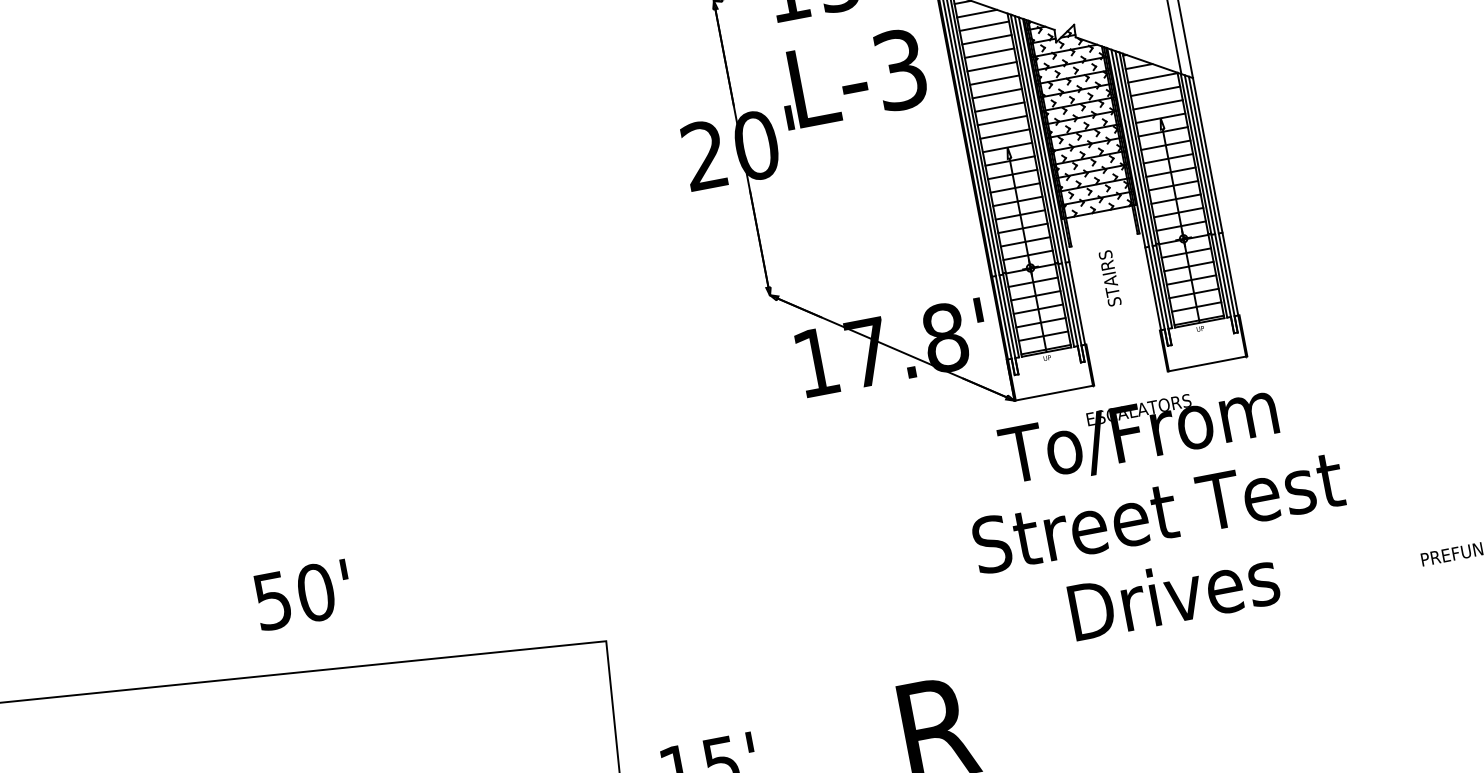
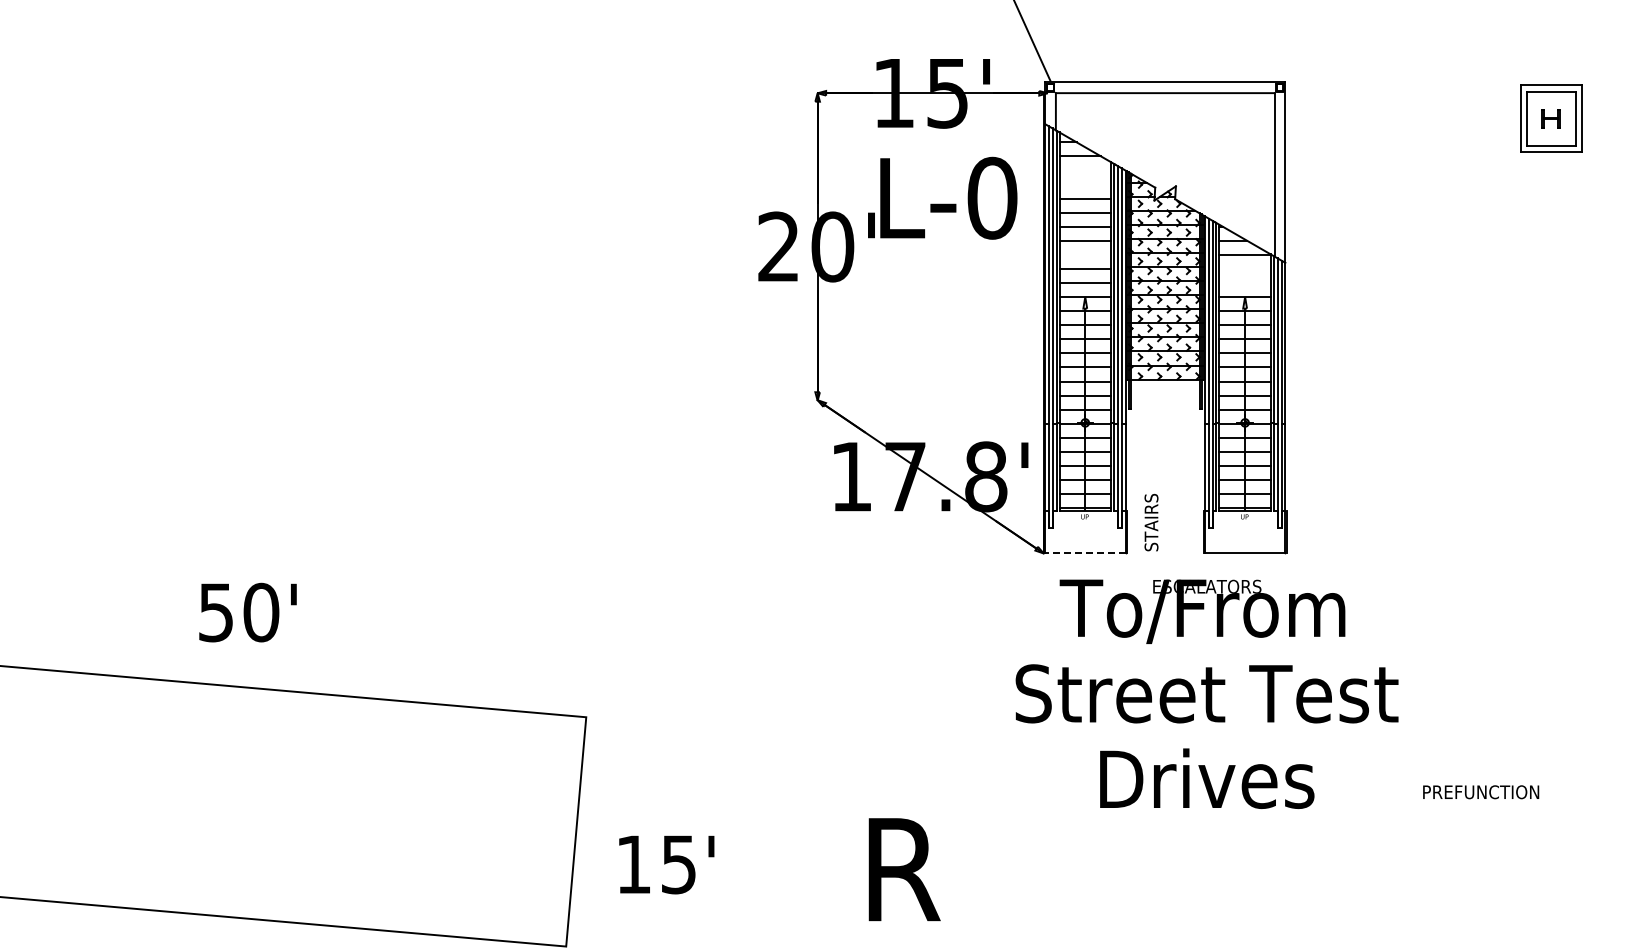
line: (984, 26) -> (1085, 170), removed
line: (987, 39) -> (1085, 184), removed
text: (900, 69) -> (992, 197), L-3 -> L-0
line: (1154, 91) -> (1244, 268), removed
line: (1157, 105) -> (1244, 283), removed
line: (999, 106) -> (1085, 254), removed
text: (1110, 278) -> (1151, 522), moved
line: (1053, 393) -> (1084, 553), solid -> dashed
text: (1157, 512) -> (1206, 693), moved
text: (302, 595) -> (247, 612), moved

